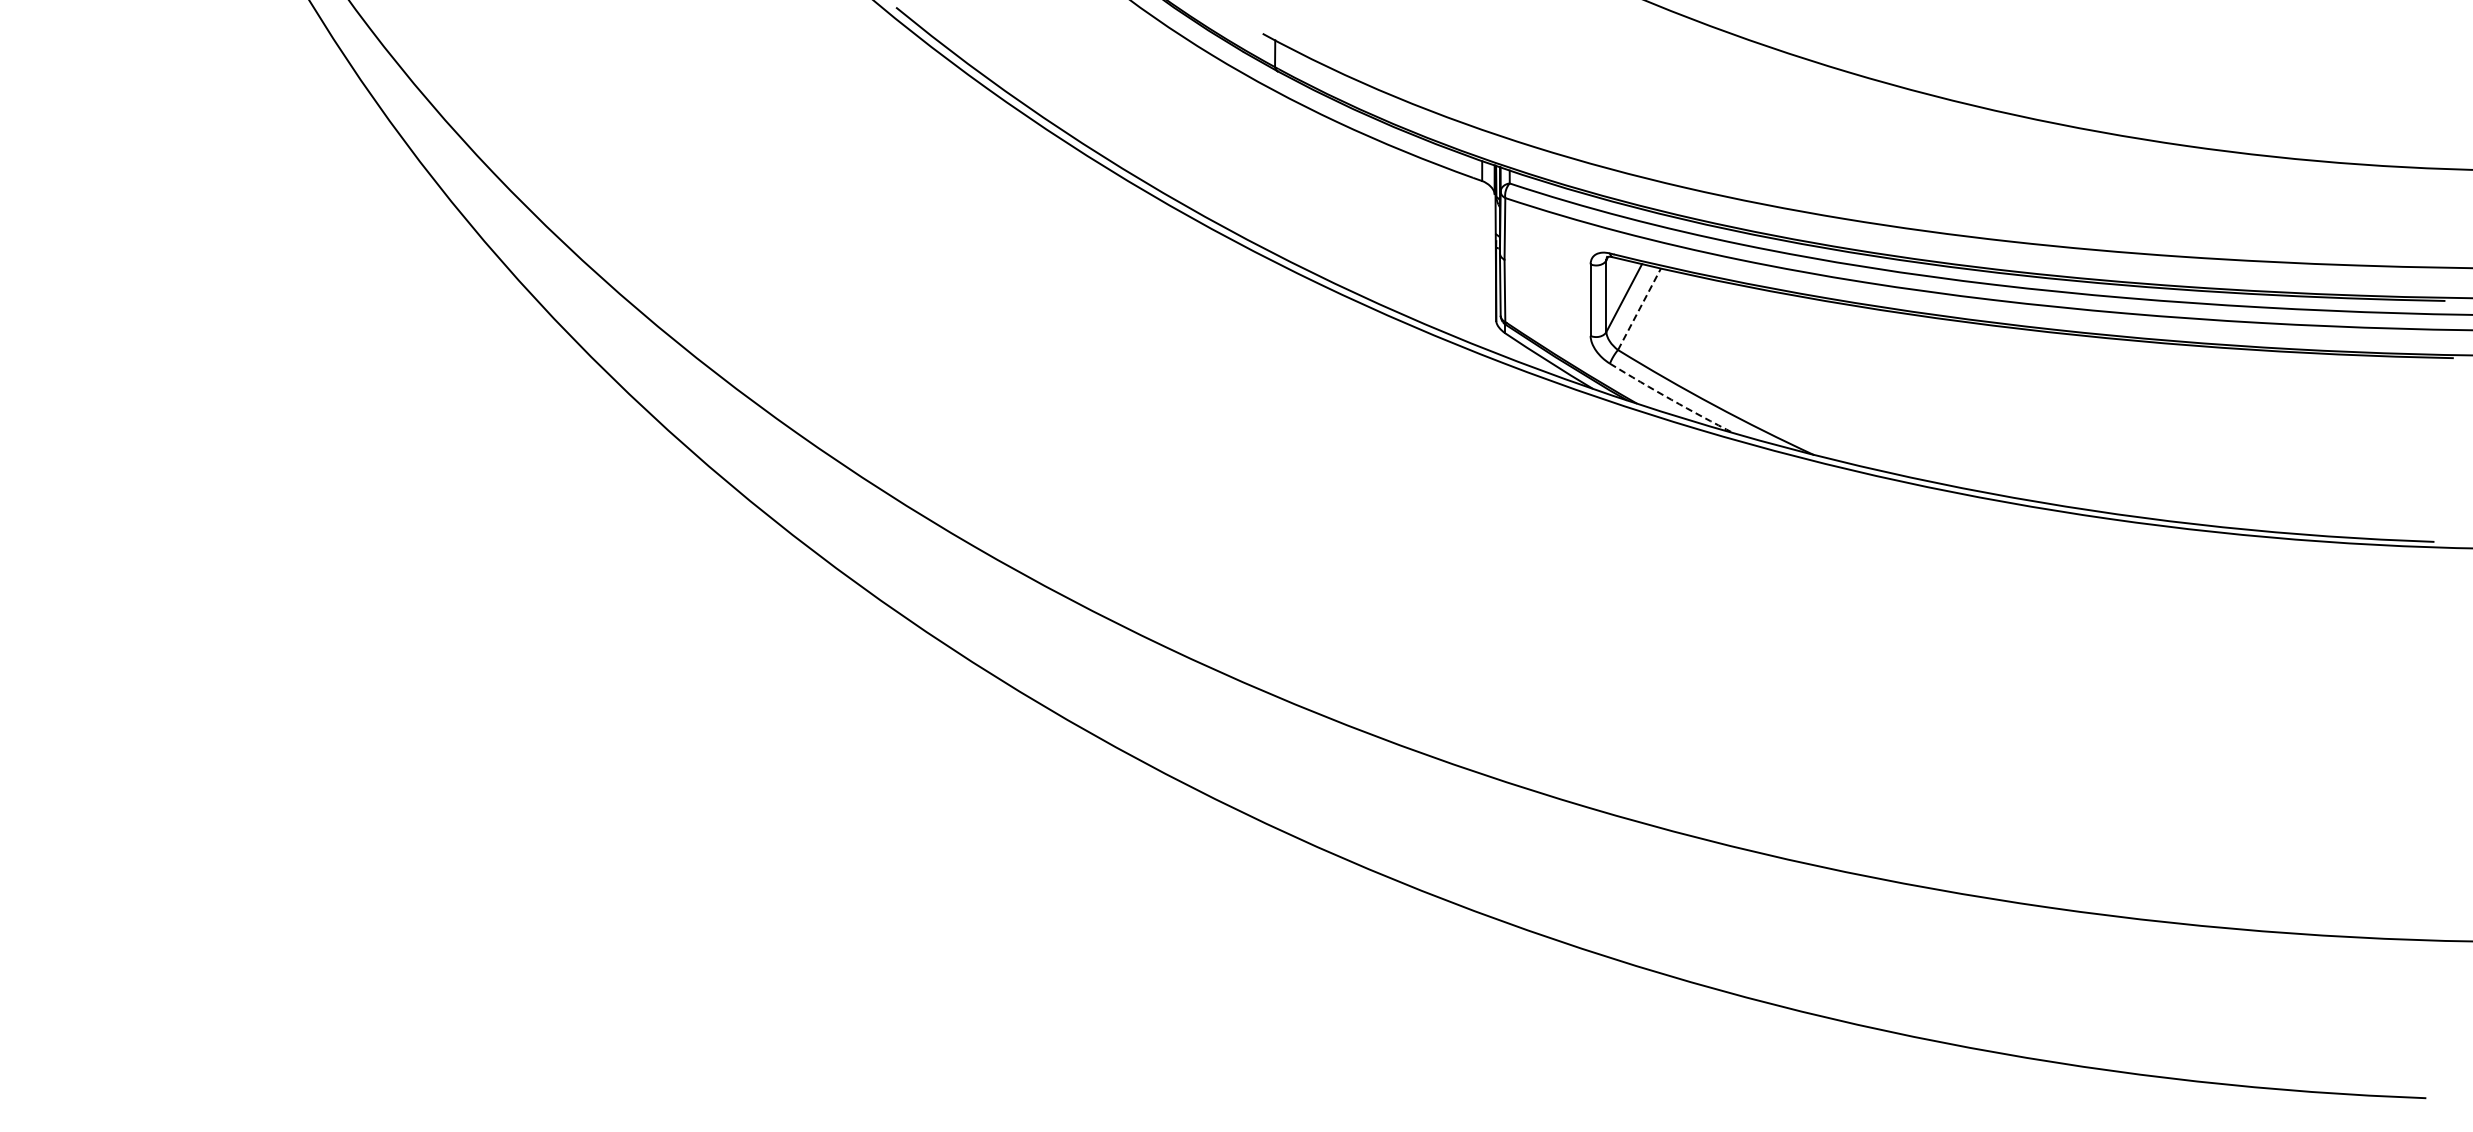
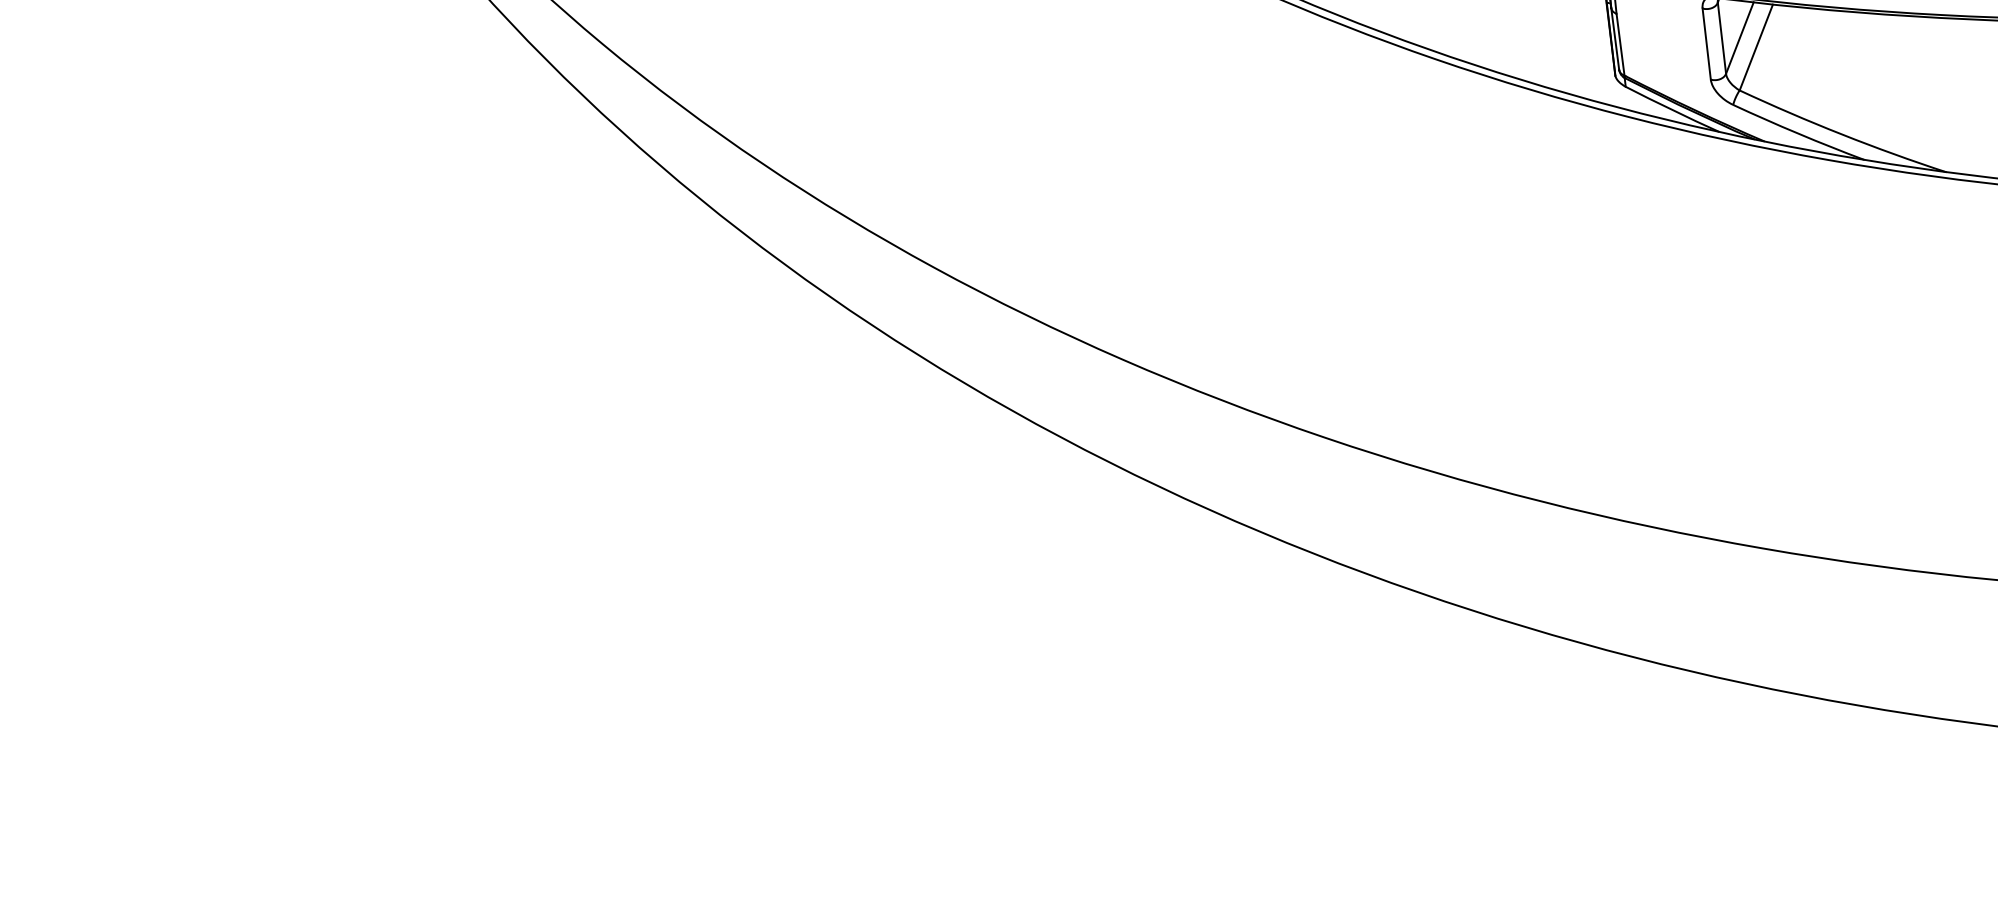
line: (1639, 308) -> (1756, 46), dashed -> solid
arc: (1671, 399) -> (1798, 133), dashed -> solid

